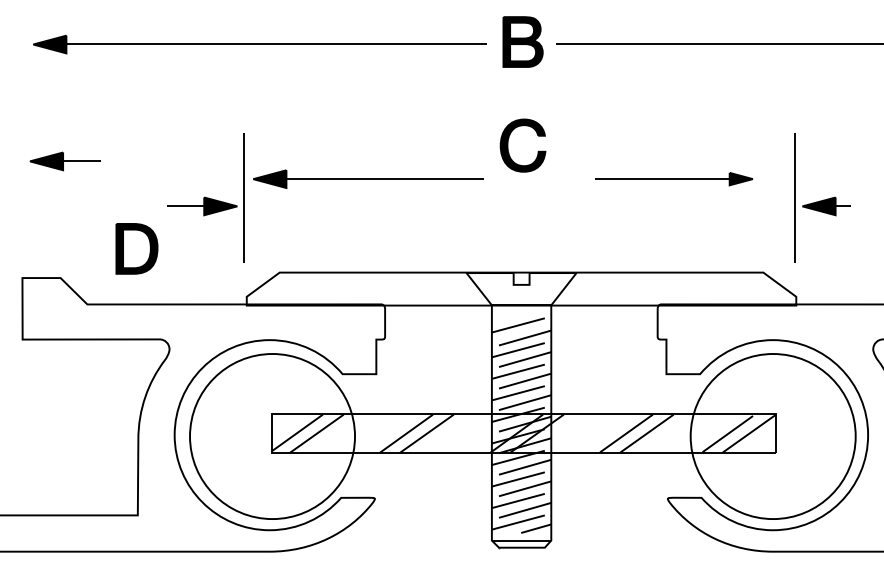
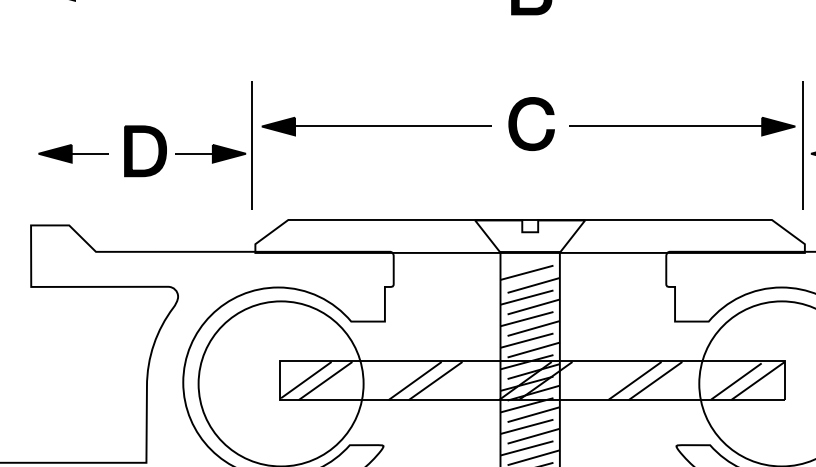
part: (508, 145) -> (517, 123), moved
part: (64, 161) -> (73, 153), moved
part: (673, 178) -> (682, 125), size x1.43
part: (136, 248) -> (145, 150), moved

